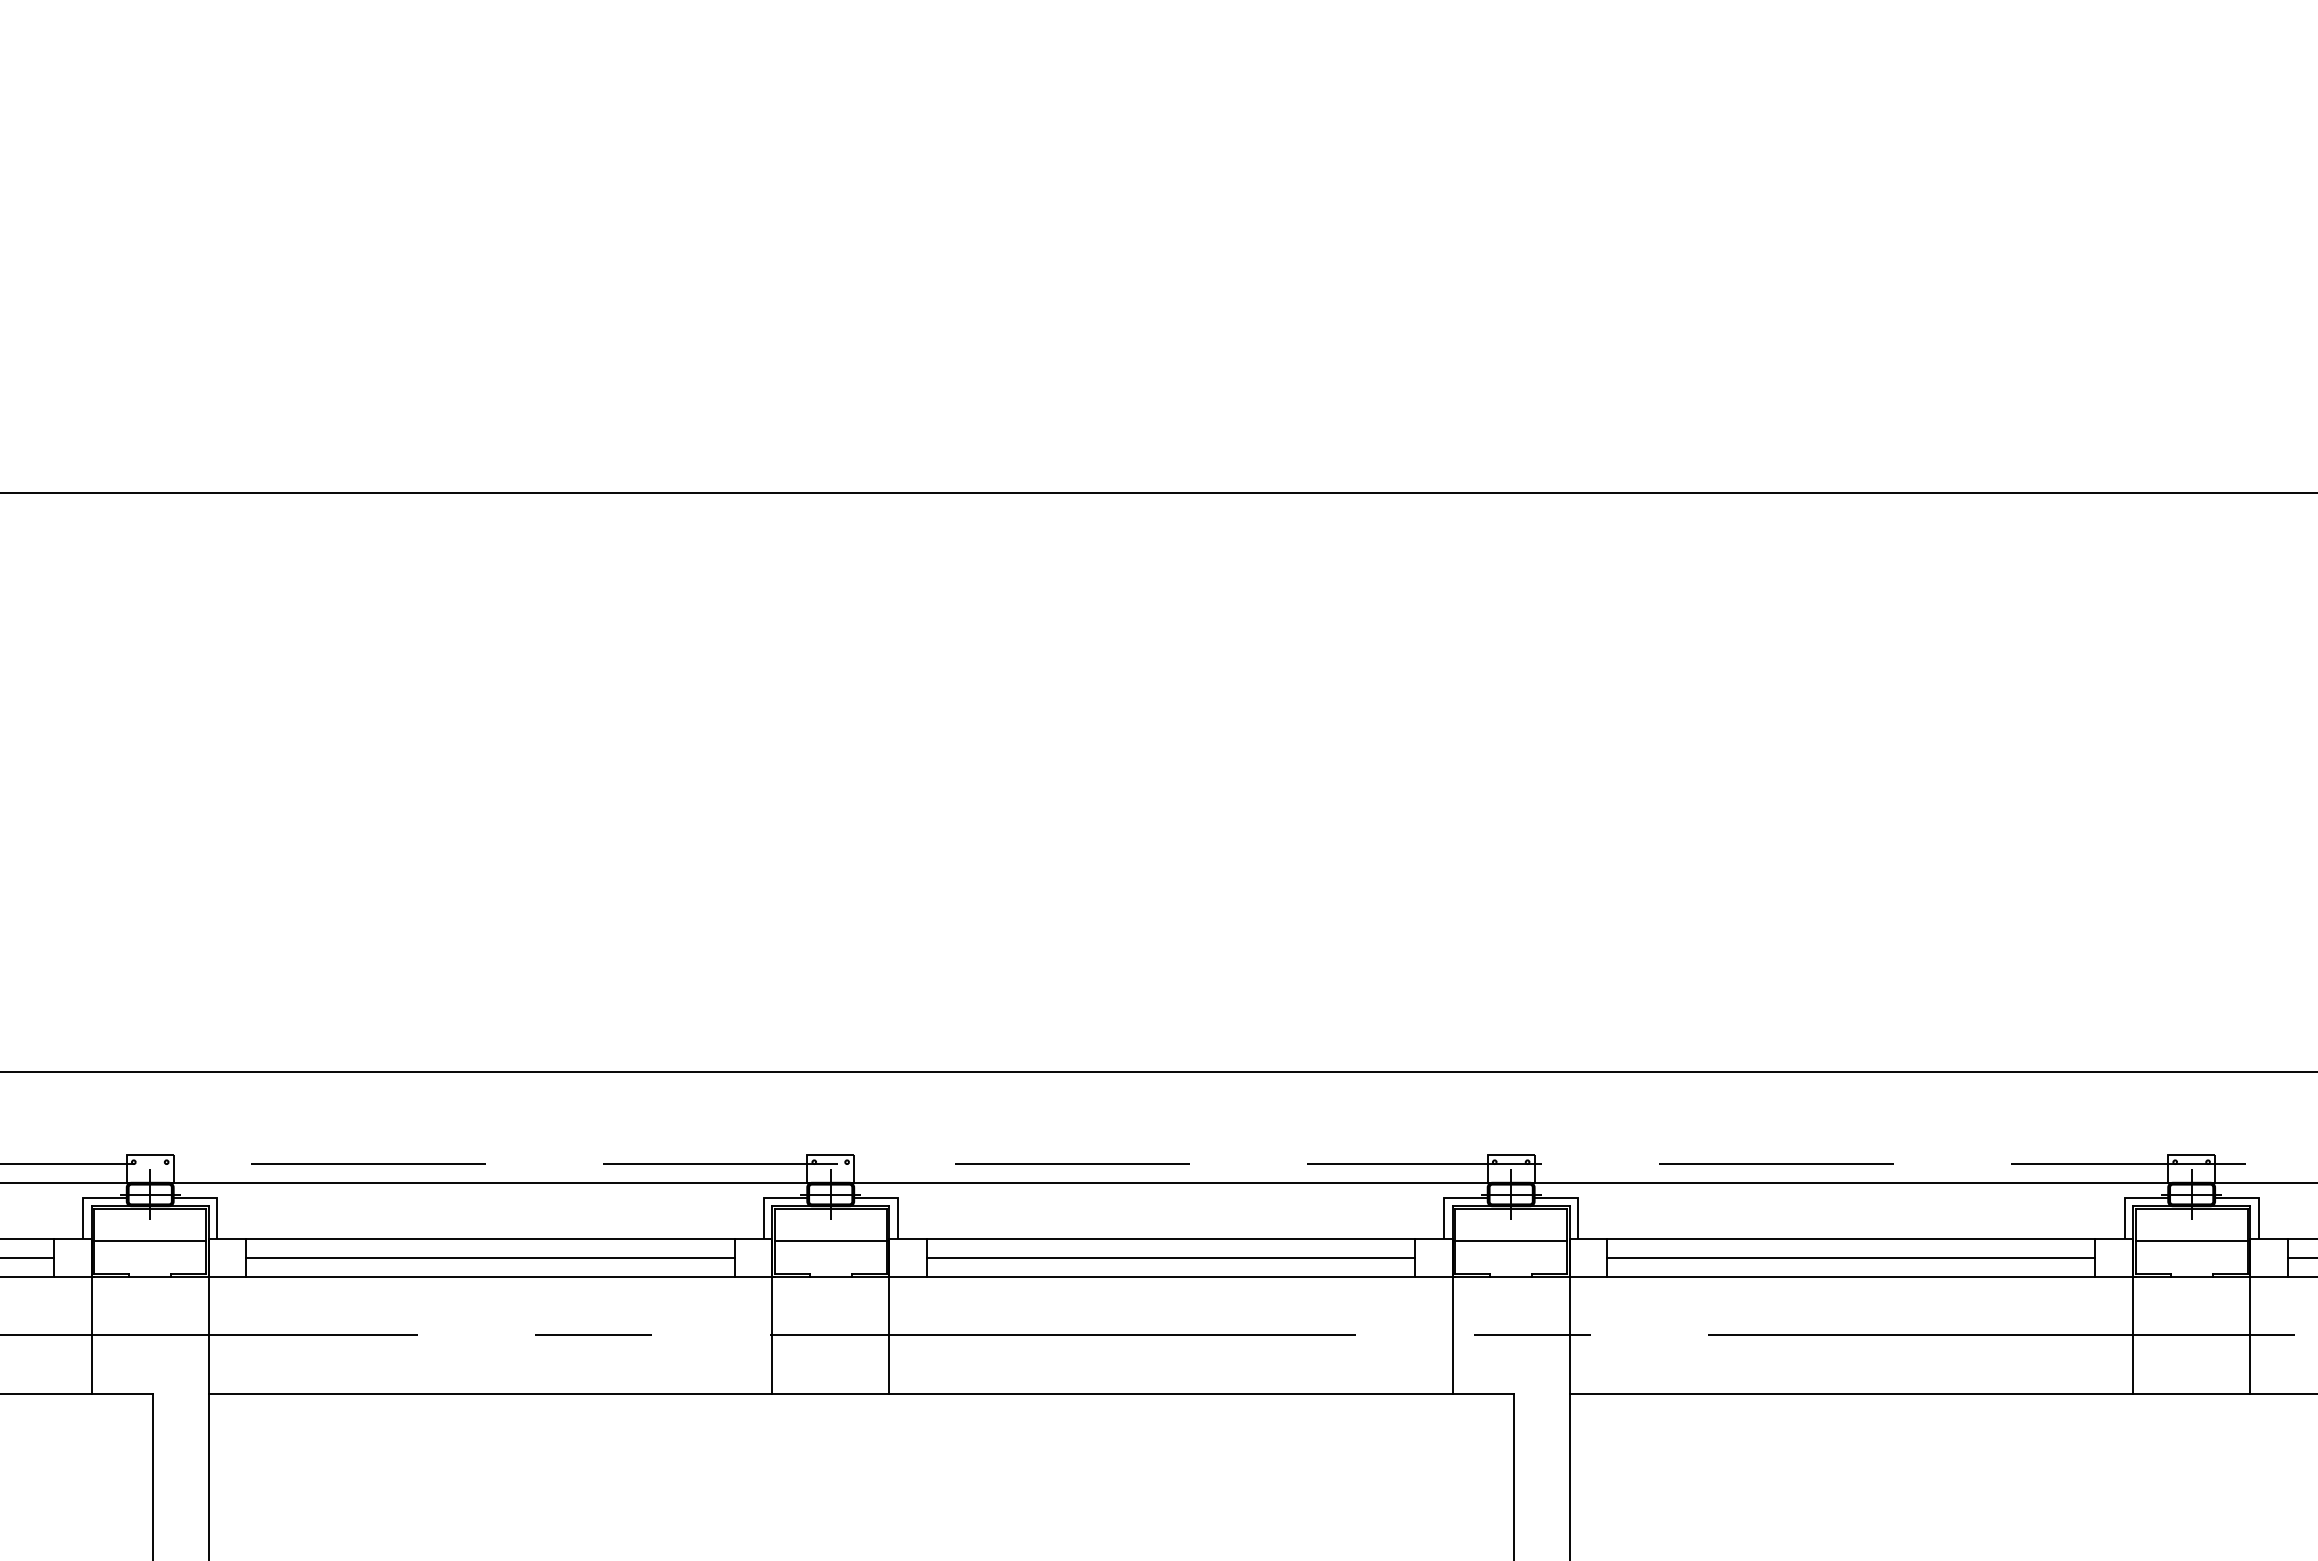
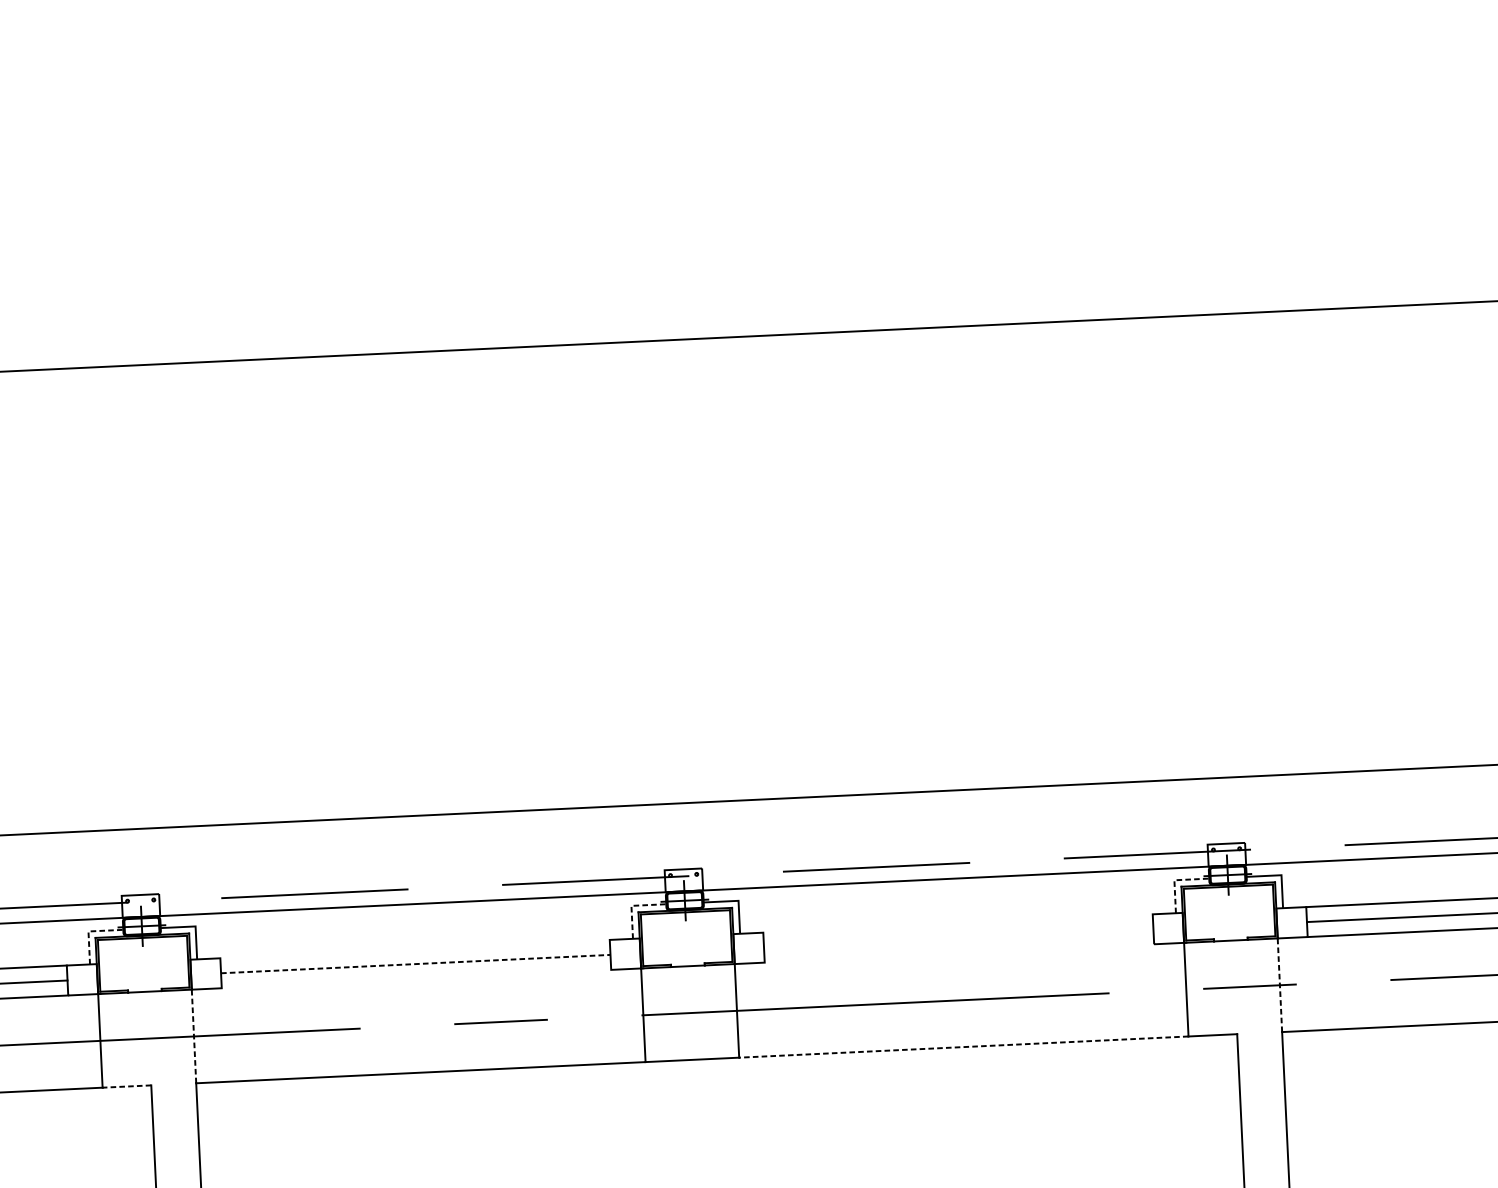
line: (84, 1197) -> (89, 931), solid -> dashed
line: (764, 1197) -> (632, 905), solid -> dashed
line: (1445, 1197) -> (1175, 879), solid -> dashed
line: (490, 1239) -> (415, 949), removed
line: (1170, 1239) -> (957, 923), removed
line: (150, 1240) -> (143, 963), removed
line: (830, 1240) -> (686, 937), removed
line: (1511, 1240) -> (1229, 911), removed
line: (490, 1257) -> (415, 963), solid -> dashed
line: (1170, 1257) -> (958, 938), removed
line: (490, 1276) -> (416, 978), removed
line: (1170, 1276) -> (959, 953), removed
line: (208, 1335) -> (193, 1036), solid -> dashed
line: (1569, 1335) -> (1279, 985), solid -> dashed
line: (122, 1393) -> (127, 1086), solid -> dashed
line: (1170, 1393) -> (963, 1046), solid -> dashed

